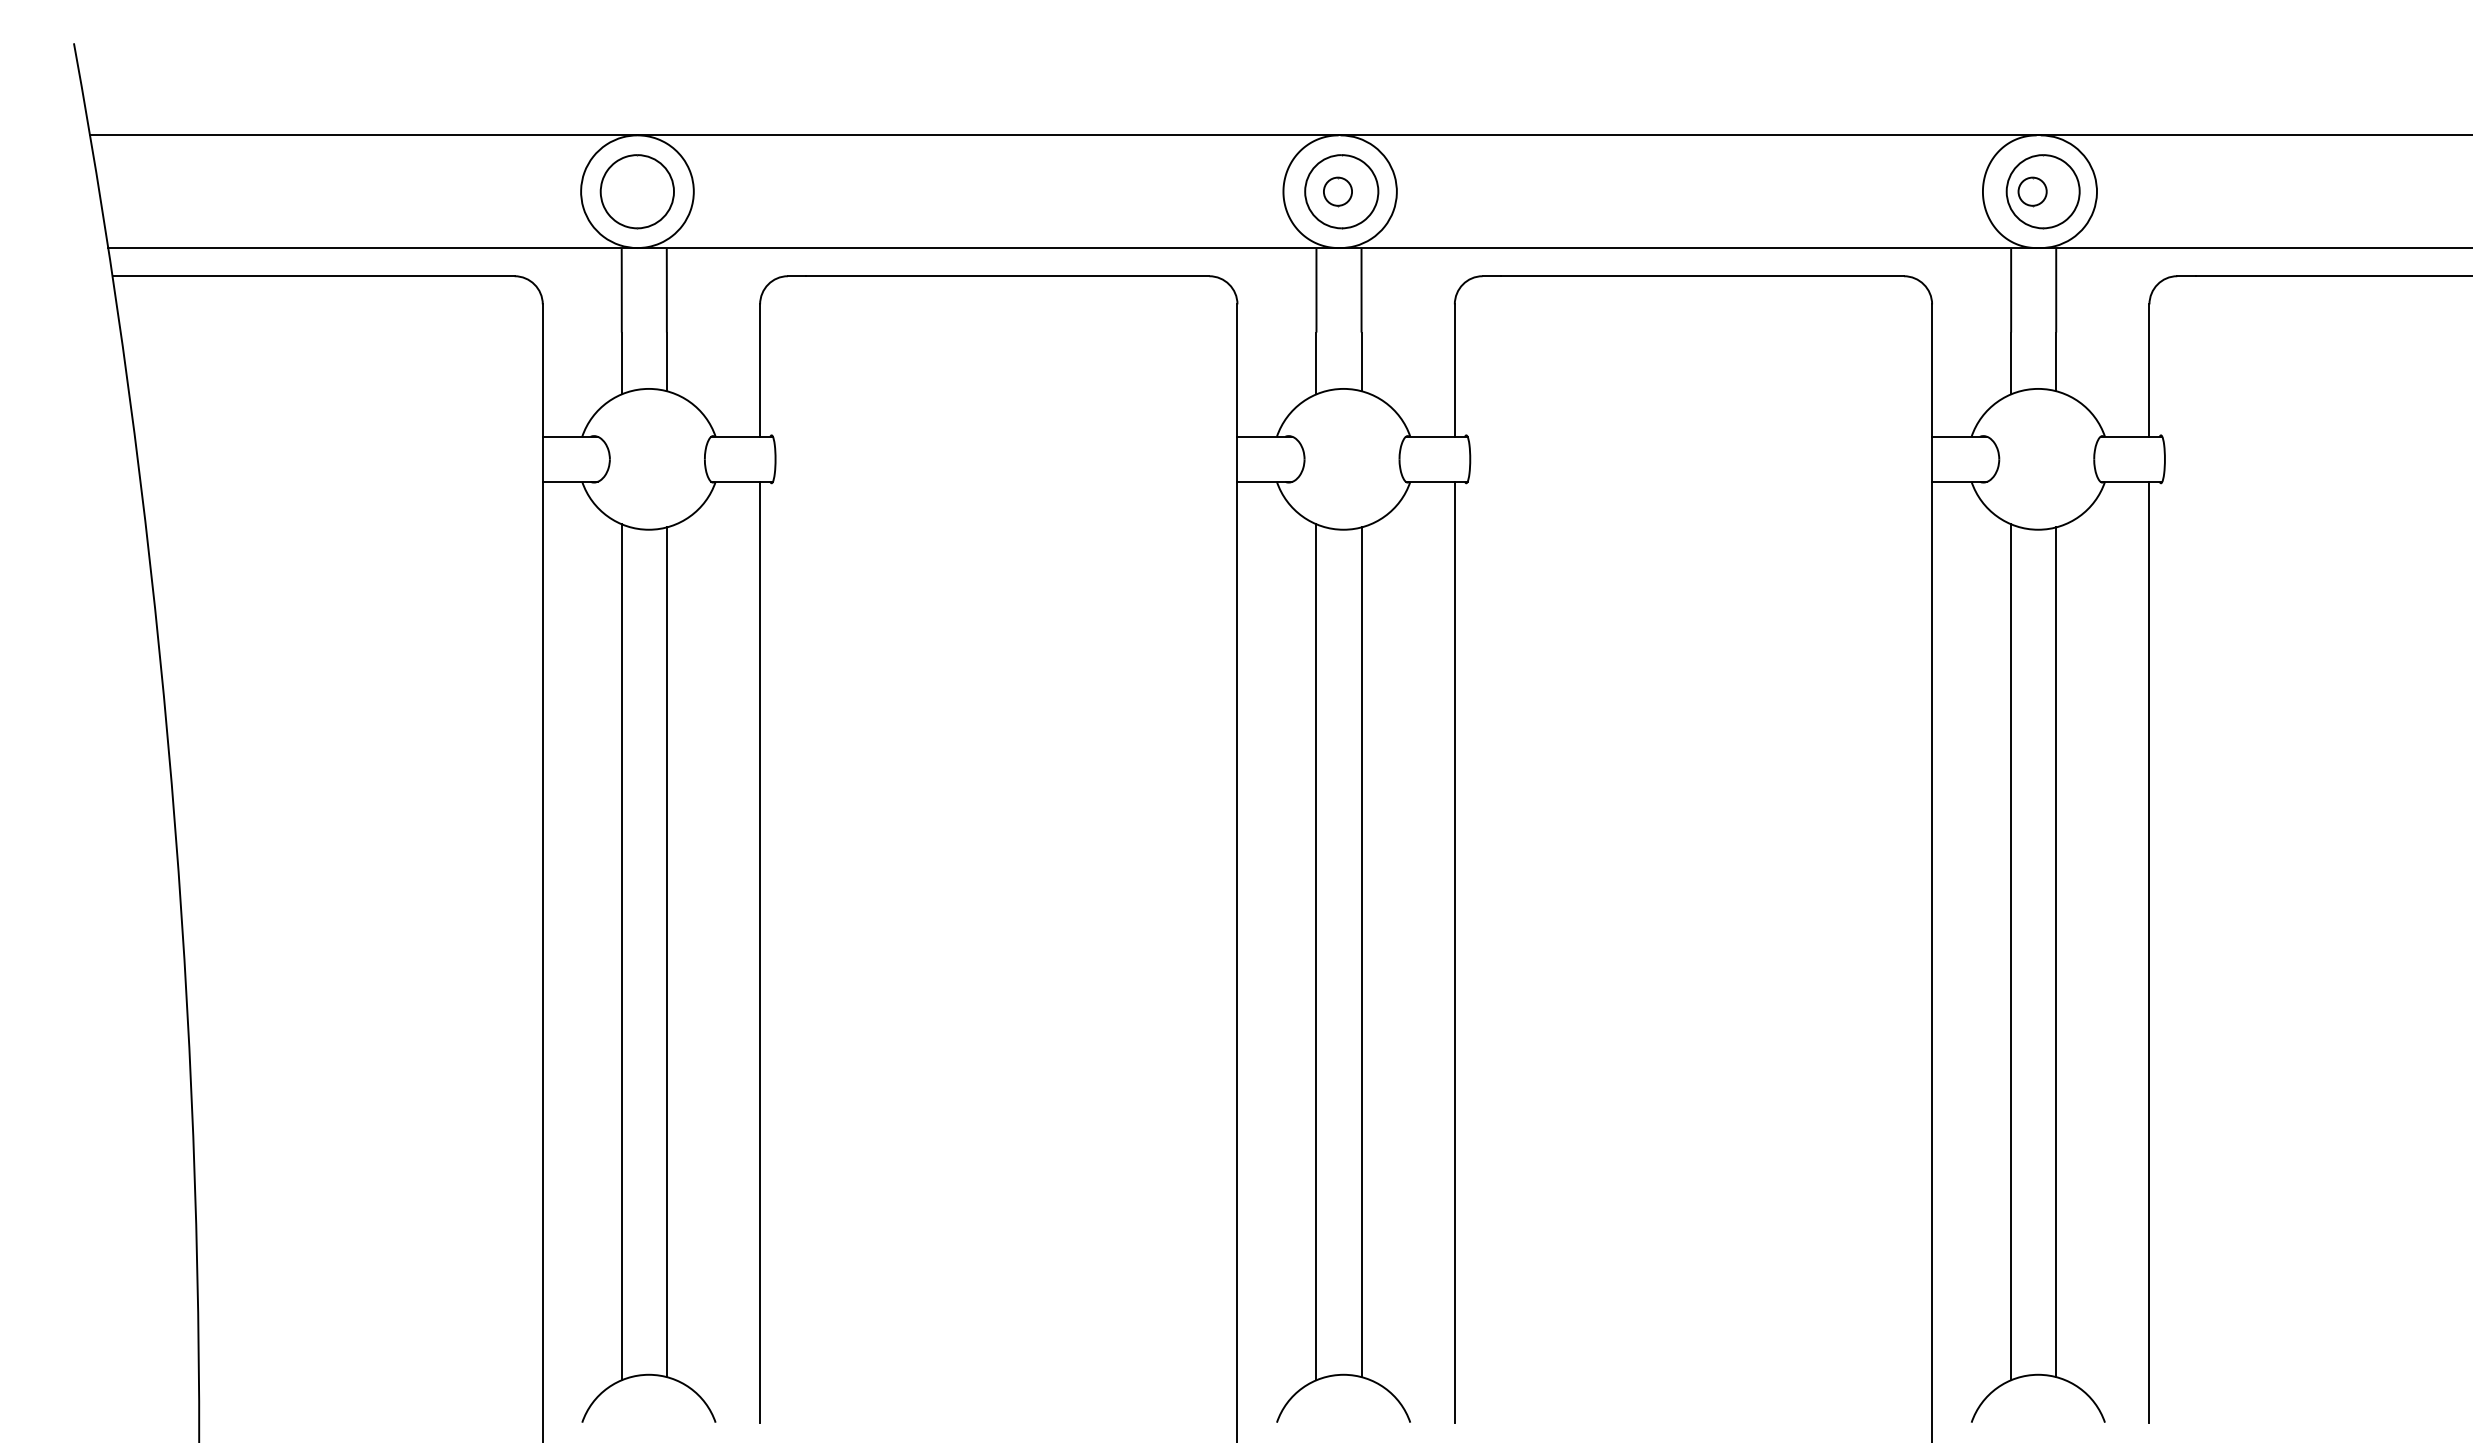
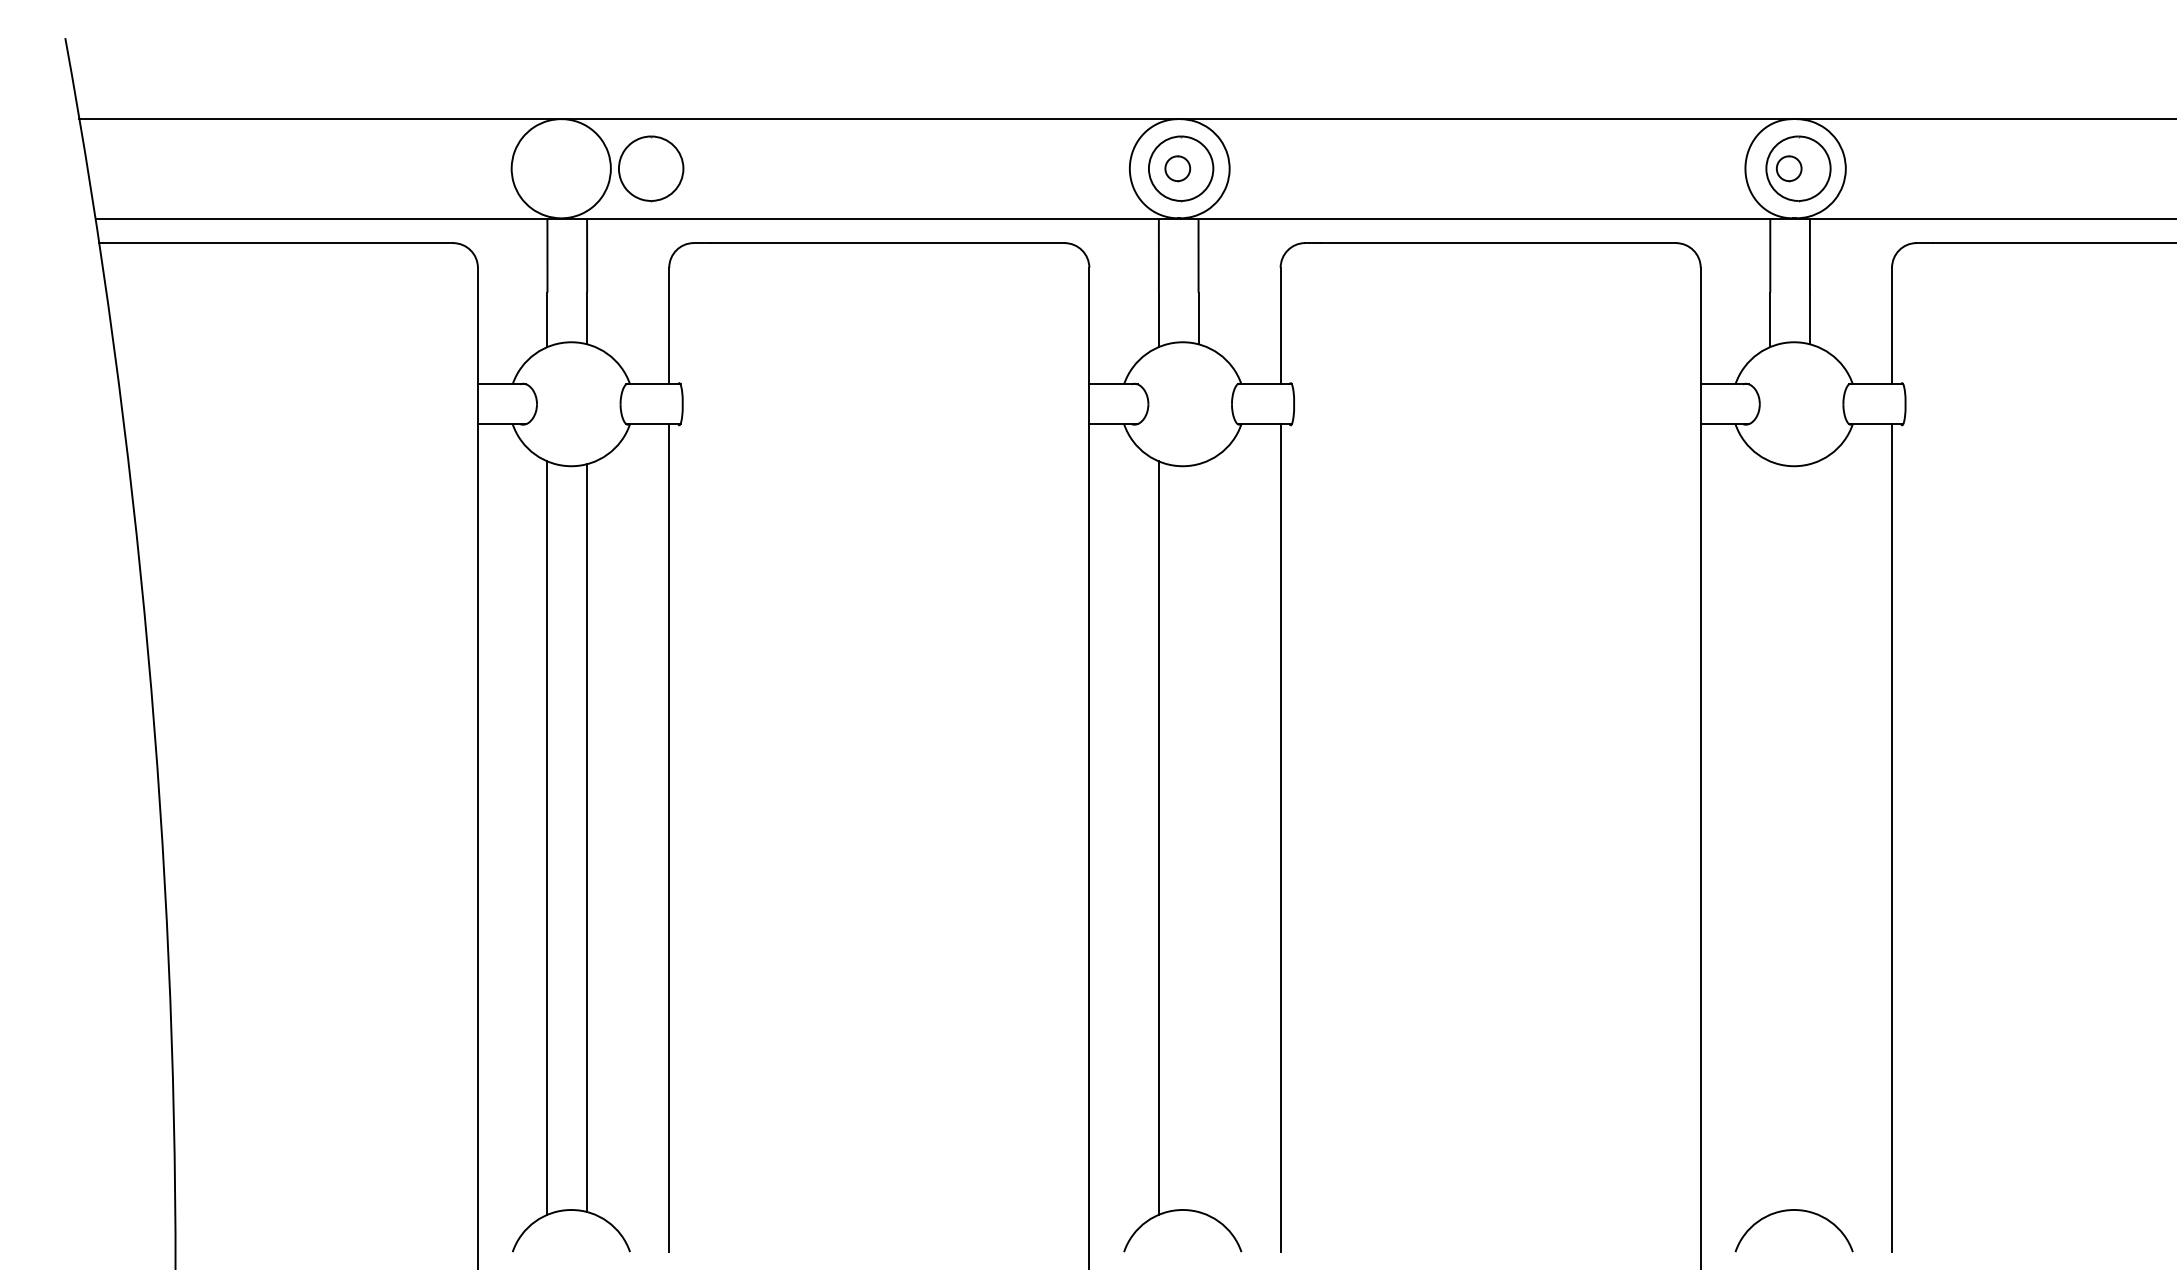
part: (637, 191) -> (651, 168), moved
line: (2011, 951) -> (1770, 837), removed
line: (1361, 952) -> (1198, 838), removed
line: (2055, 952) -> (1809, 838), removed

